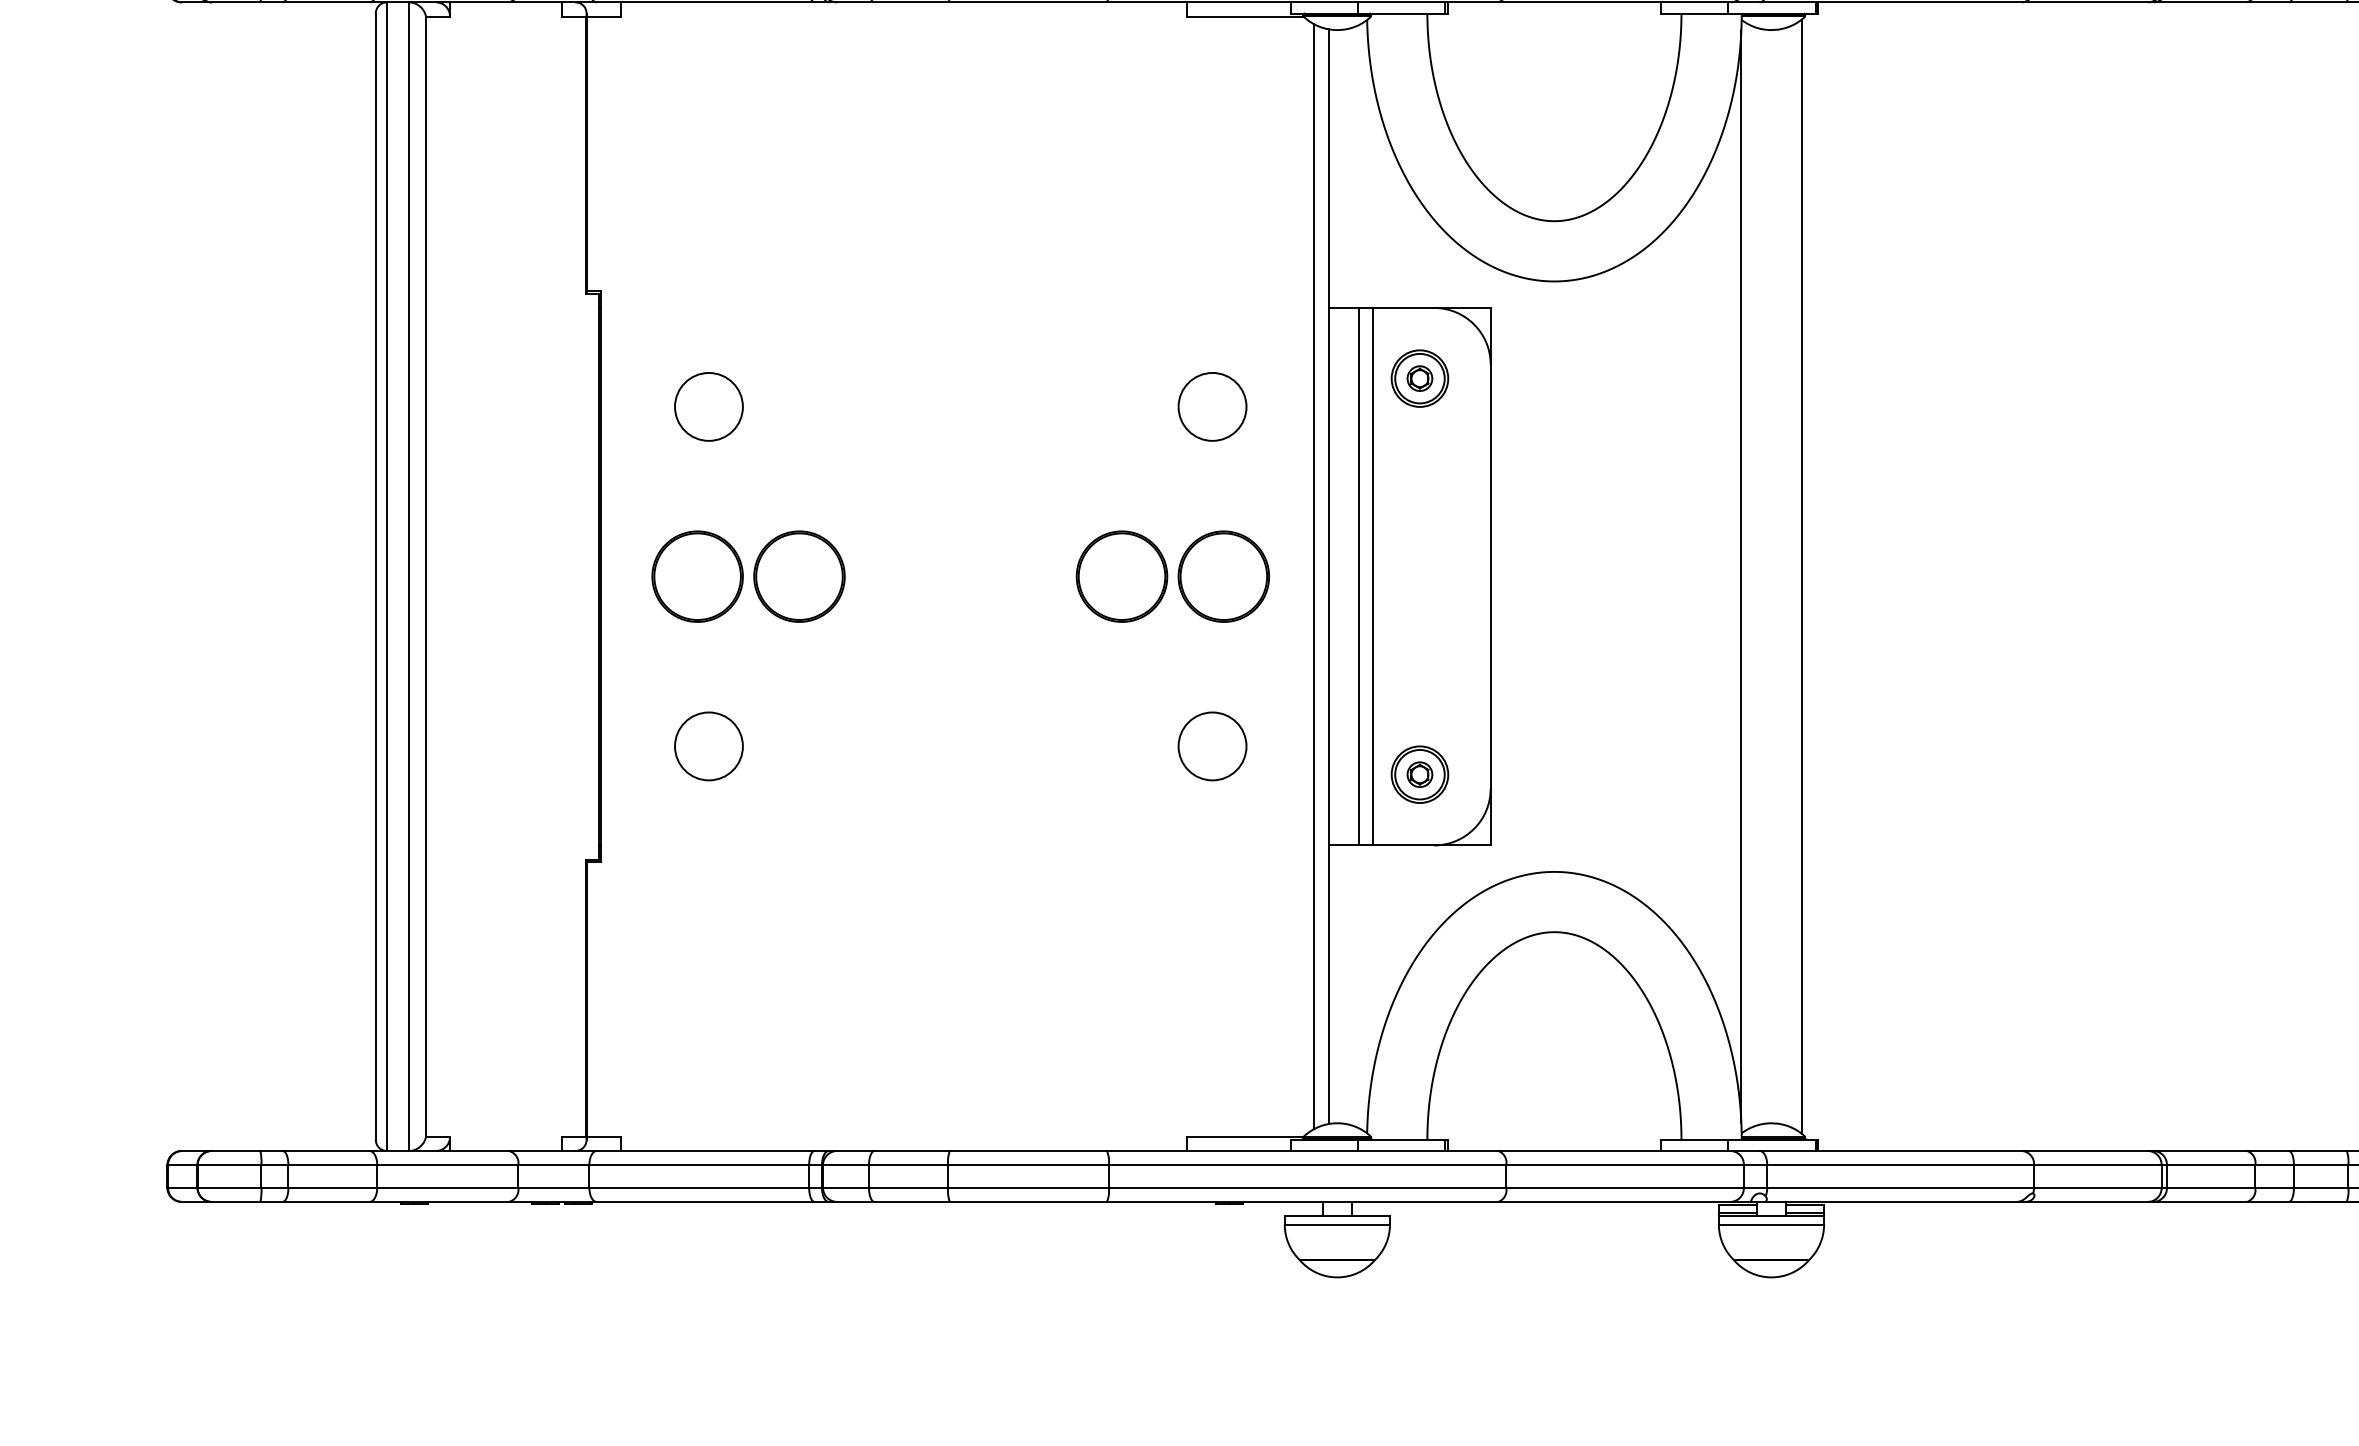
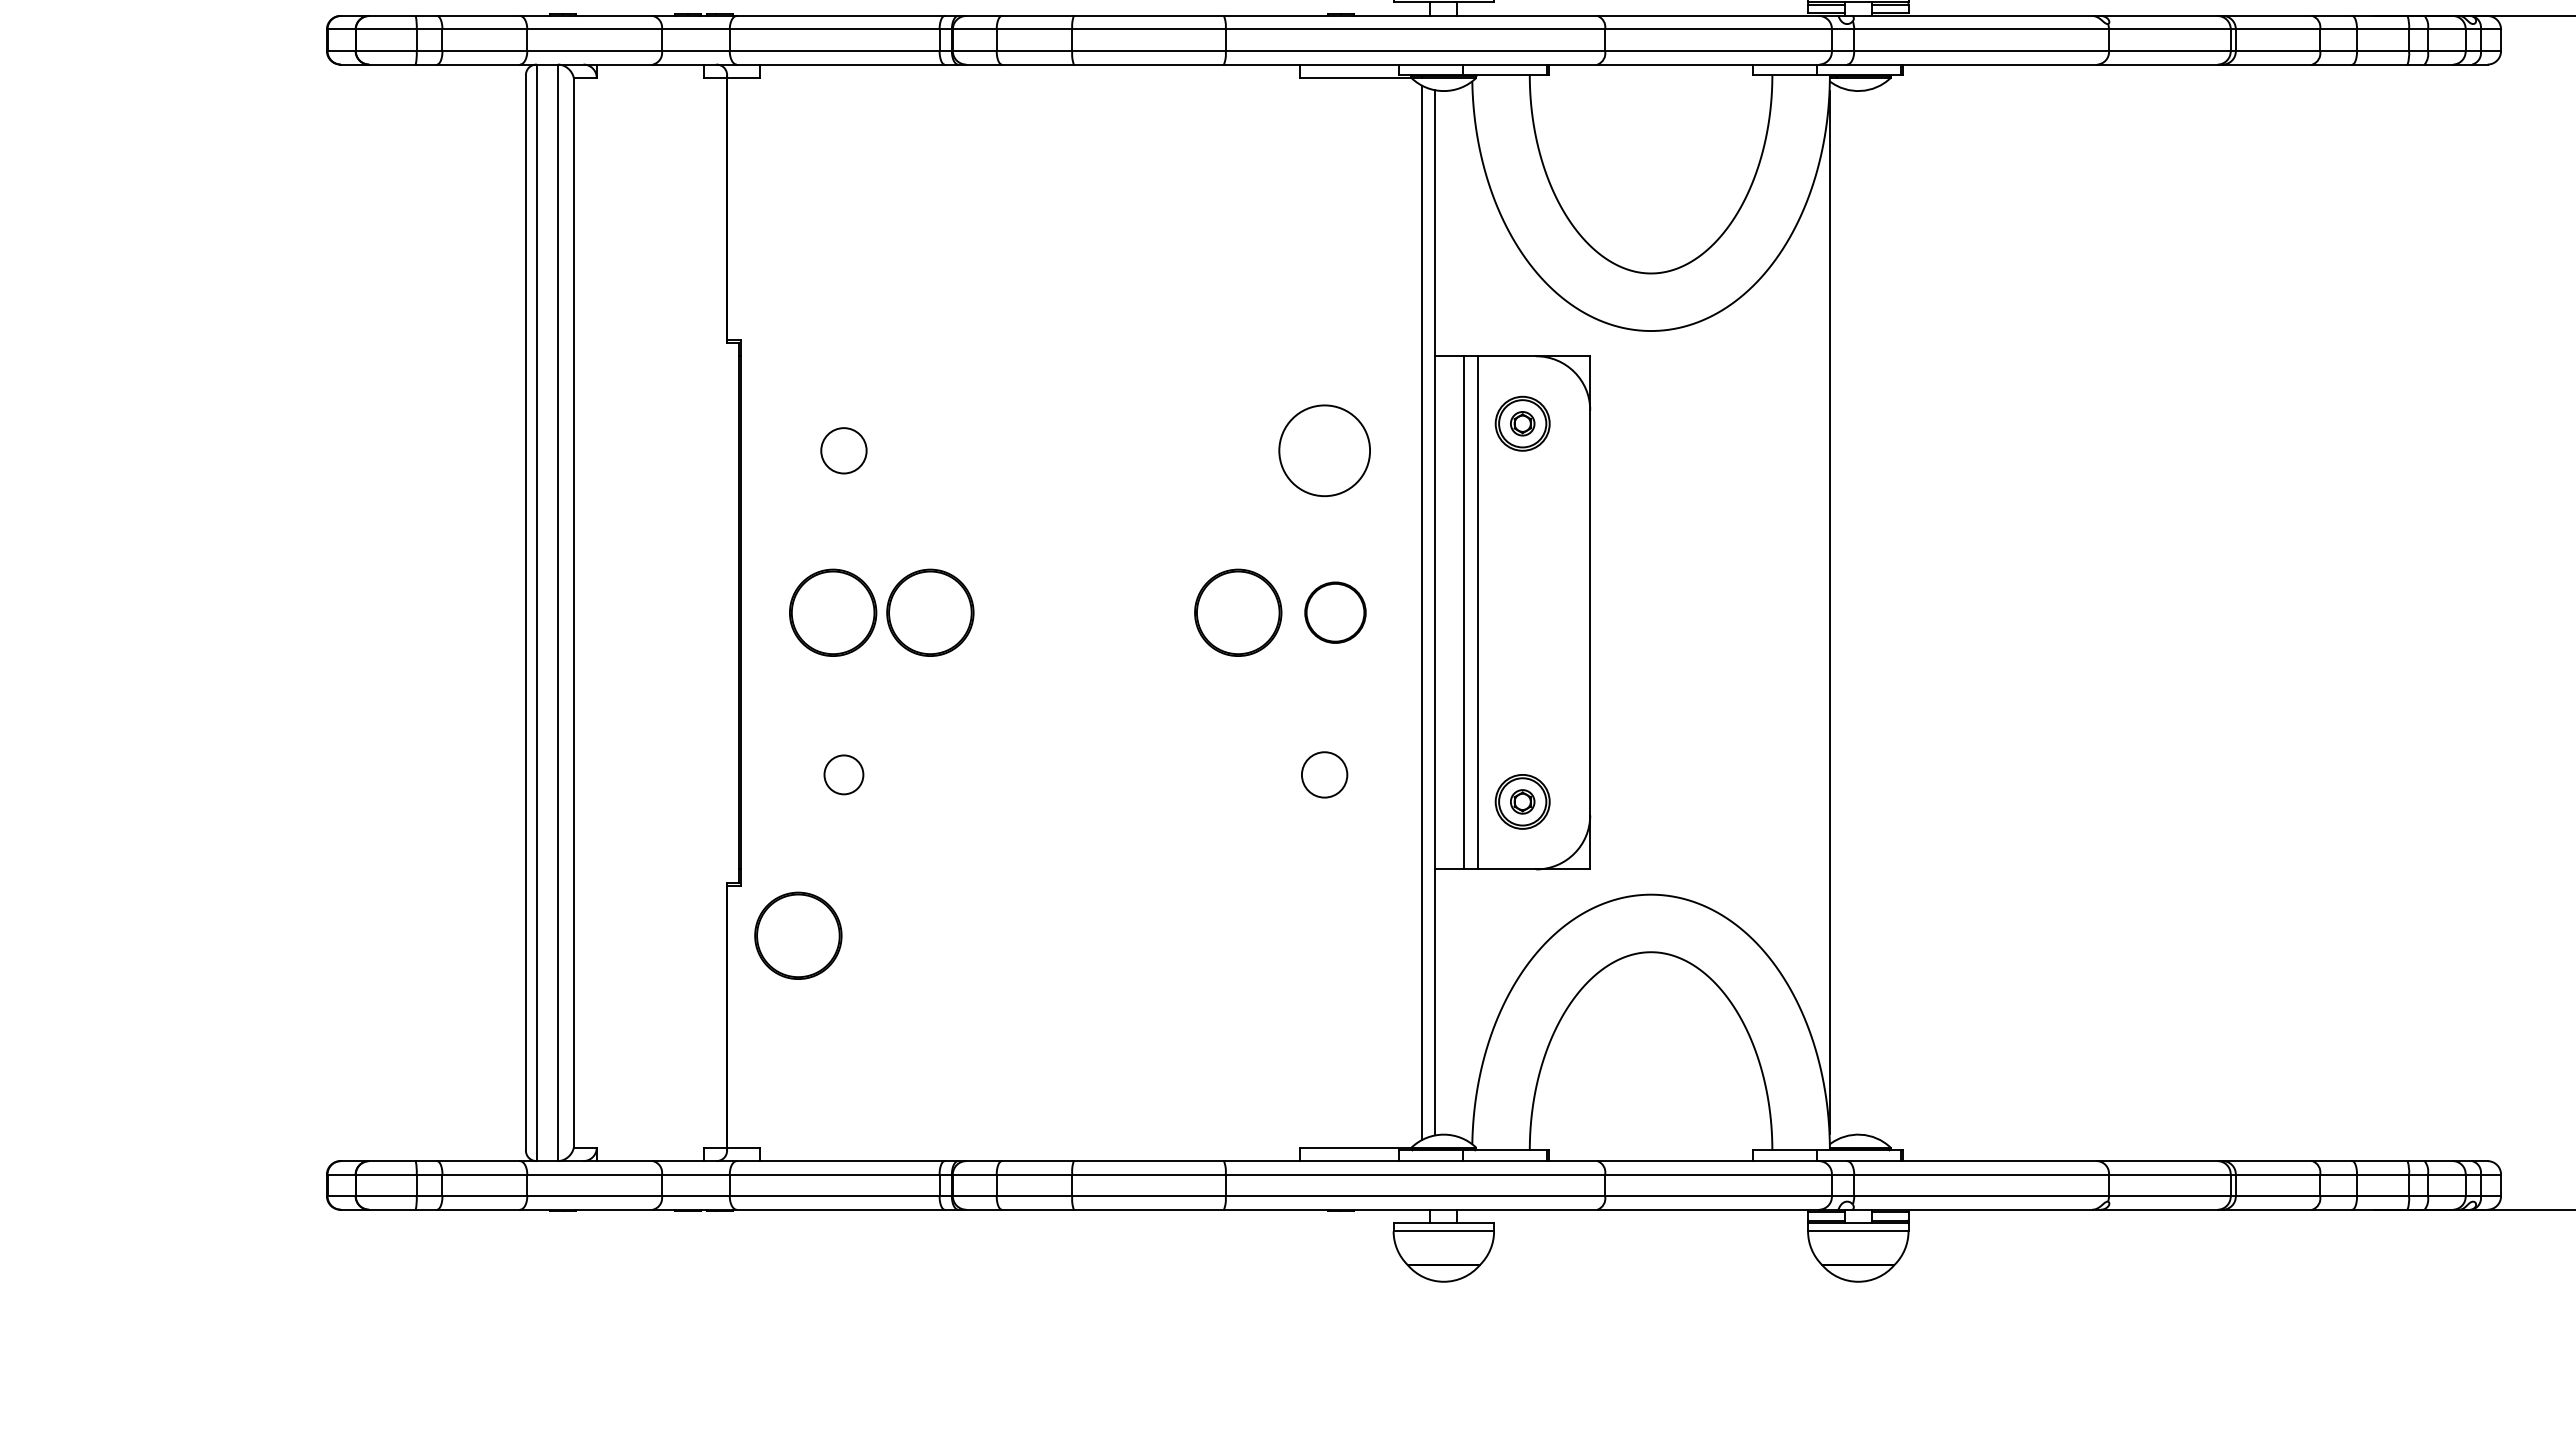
circle: (708, 406) -> (843, 450), size x0.7
circle: (1212, 406) -> (1324, 450), size x1.4
part: (1223, 576) -> (1335, 612), size x0.7
line: (1802, 576) -> (1887, 612), removed
circle: (708, 746) -> (843, 774), size x0.6
circle: (1212, 746) -> (1324, 774), size x0.7
part: (661, 914) -> (798, 935), added

